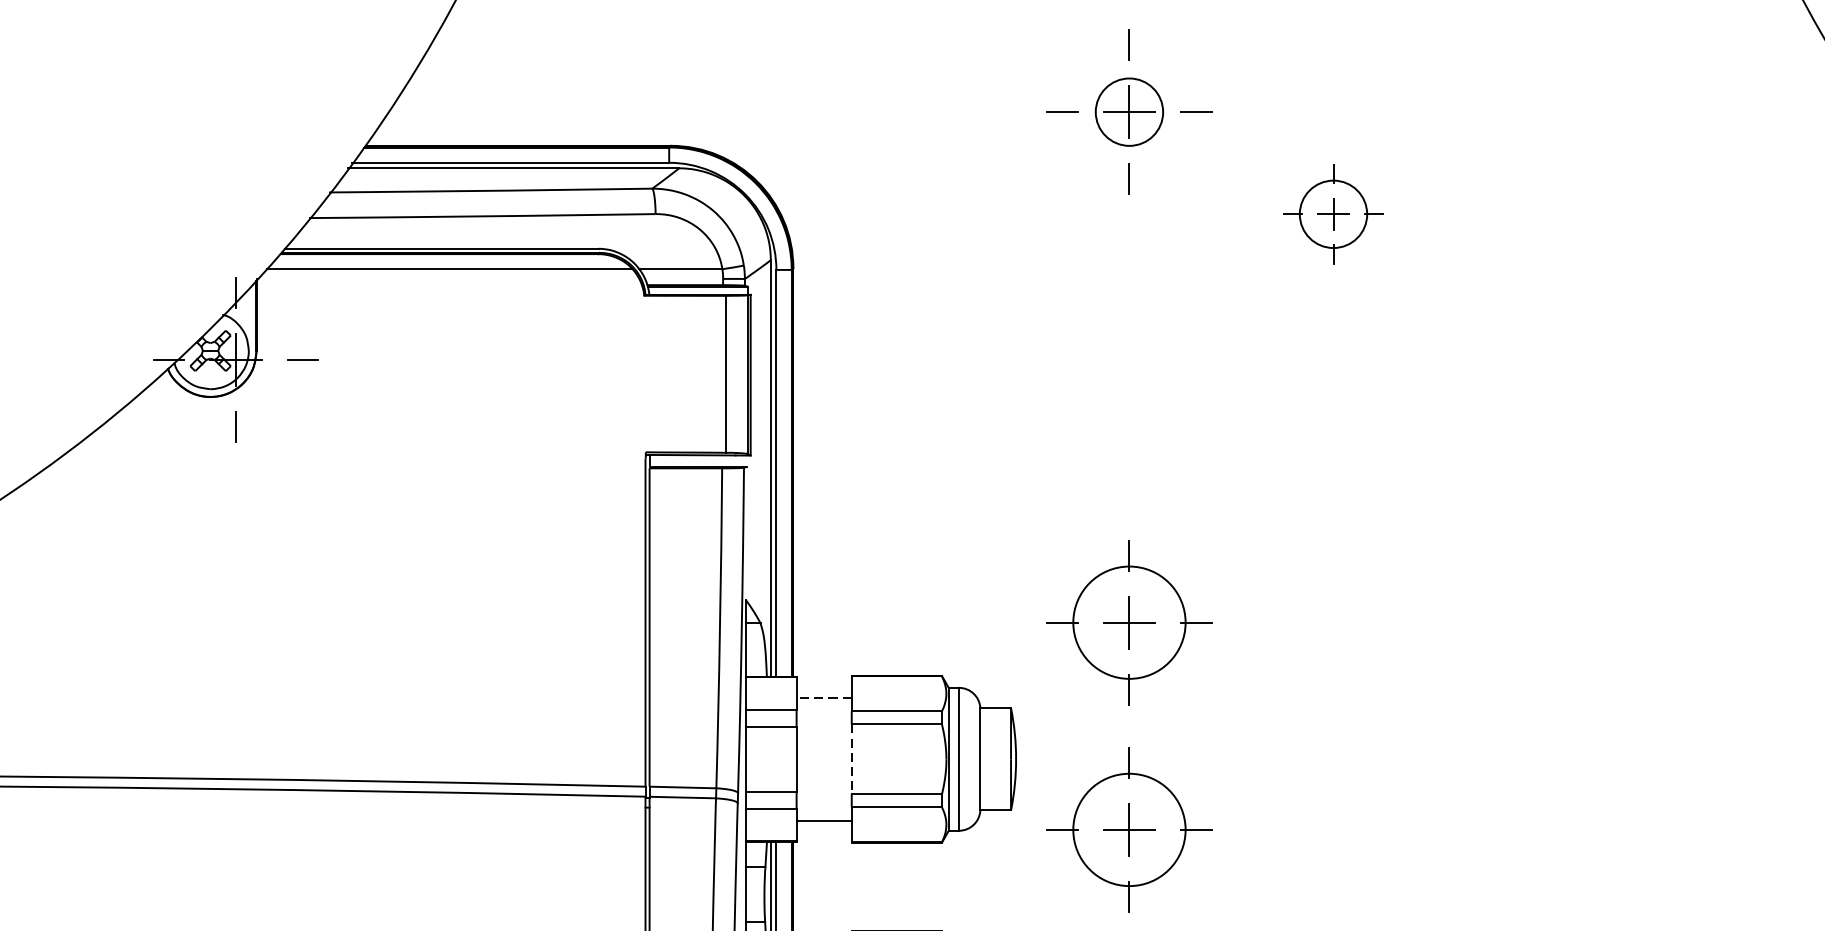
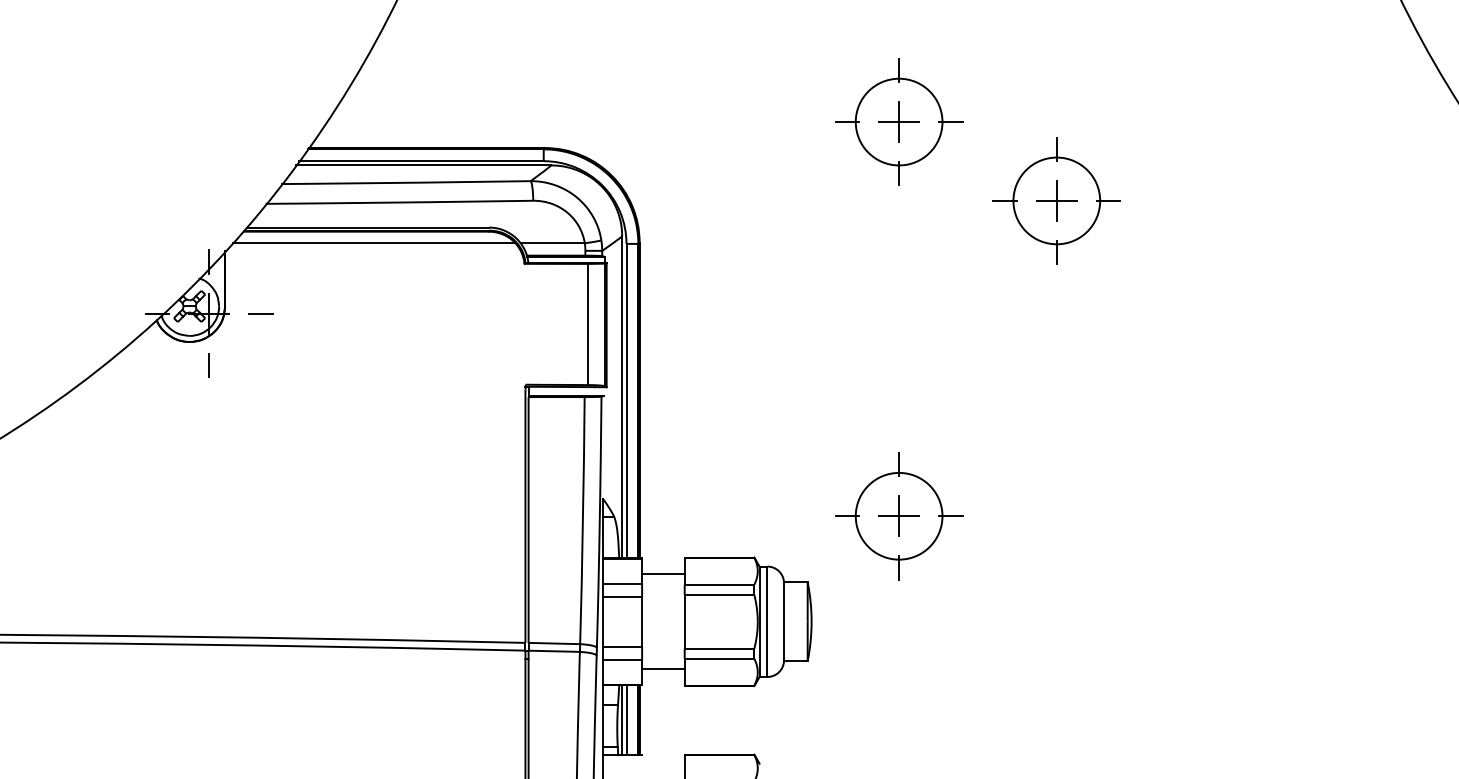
circle: (1128, 111) -> (898, 121), size x1.67
part: (1333, 213) -> (1056, 200), size x1.67
line: (823, 698) -> (662, 574), dashed -> solid
line: (851, 758) -> (684, 621), dashed -> solid
part: (1129, 830) -> (899, 676), removed

